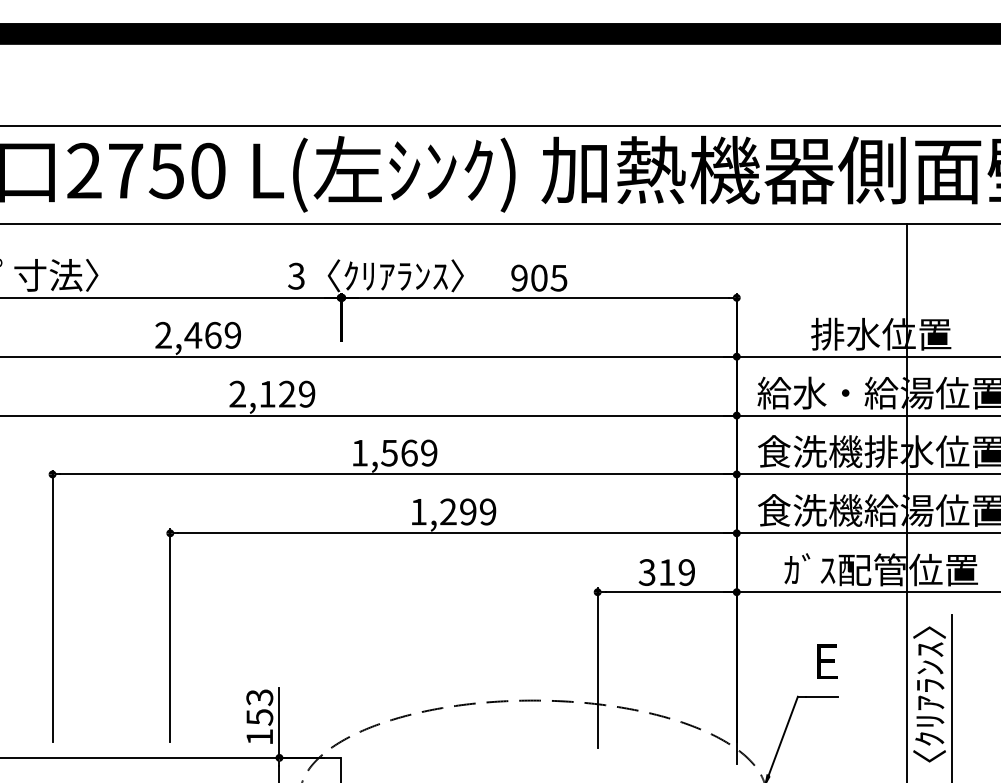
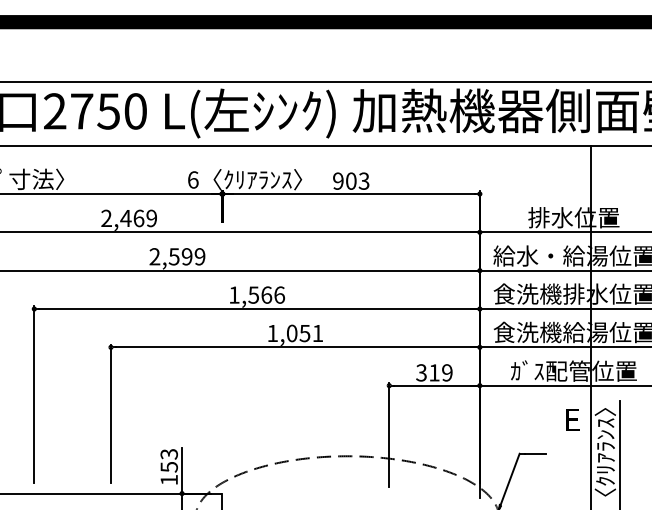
text: (295, 275) -> (192, 179), 3 -> 6
text: (559, 277) -> (364, 180), 905 -> 903
text: (277, 393) -> (180, 256), 2,129 -> 2,599
text: (429, 452) -> (279, 294), 1,569 -> 1,566
text: (467, 512) -> (304, 333), 1,299 -> 1,051
text: (826, 661) -> (572, 419), moved

